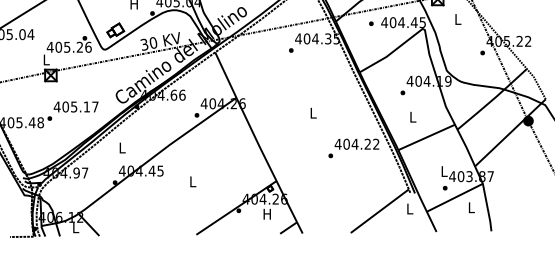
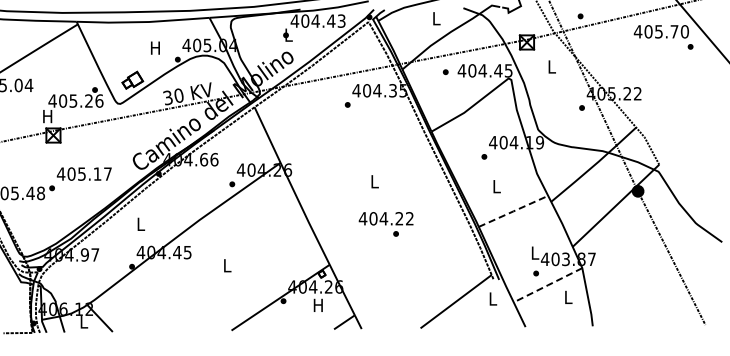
text: (46, 59) -> (47, 116), L -> H
line: (426, 137) -> (513, 211), solid -> dashed
text: (356, 144) -> (385, 218), moved
line: (455, 197) -> (548, 285), solid -> dashed

